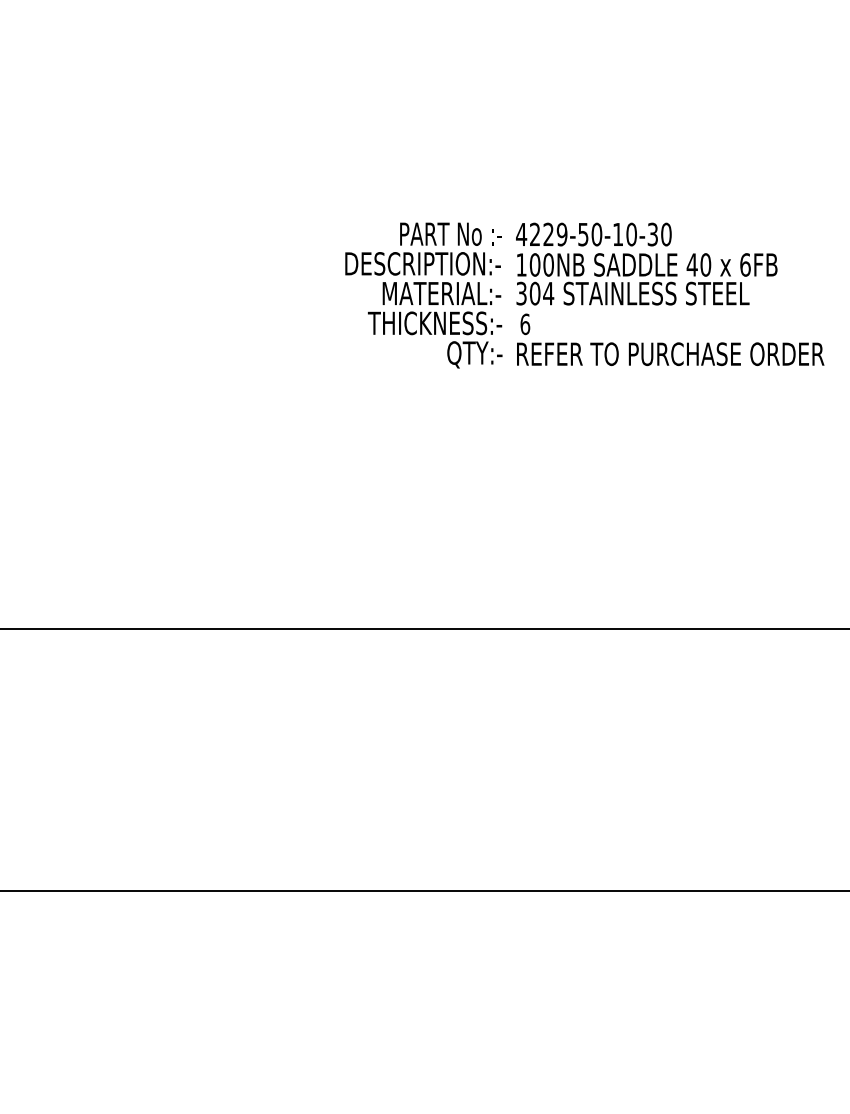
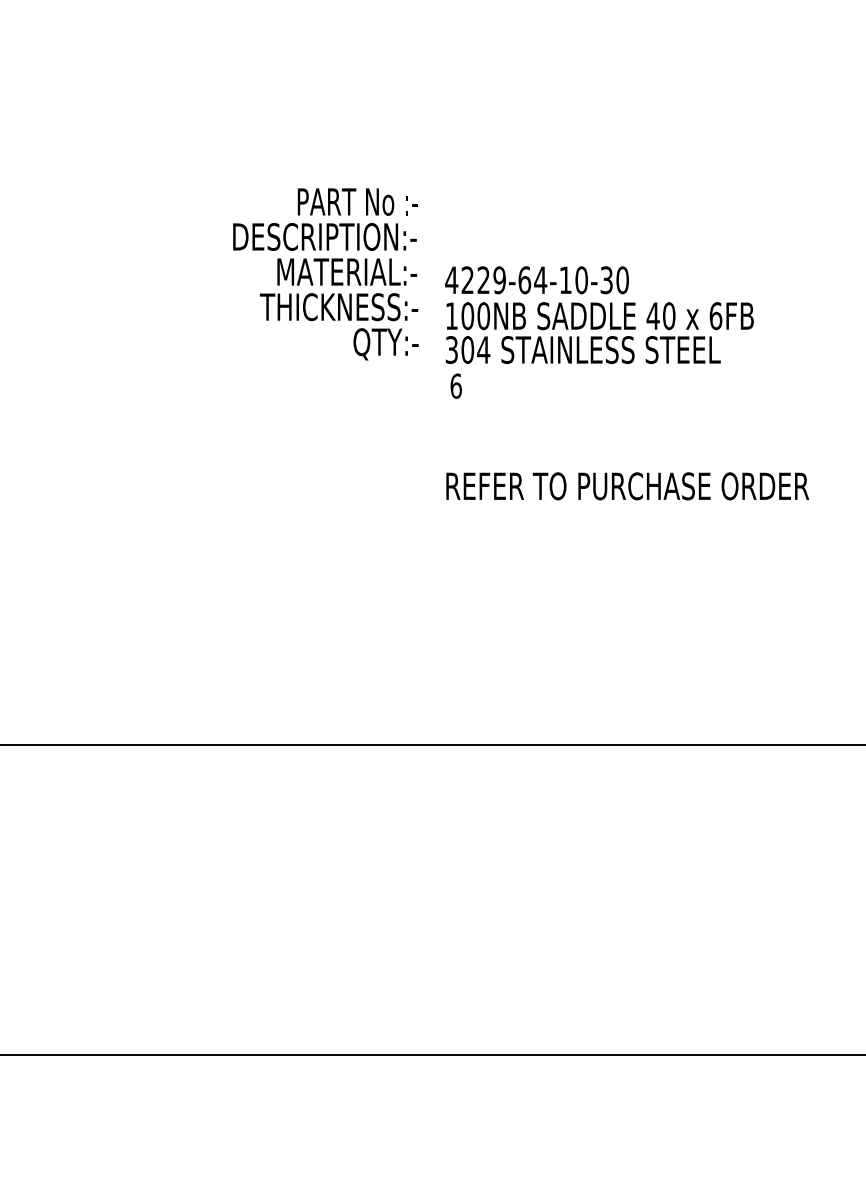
text: (590, 234) -> (533, 280), 4229-50-10-30 -> 4229-64-10-30
text: (423, 295) -> (325, 274), moved
text: (670, 354) -> (627, 486), moved

